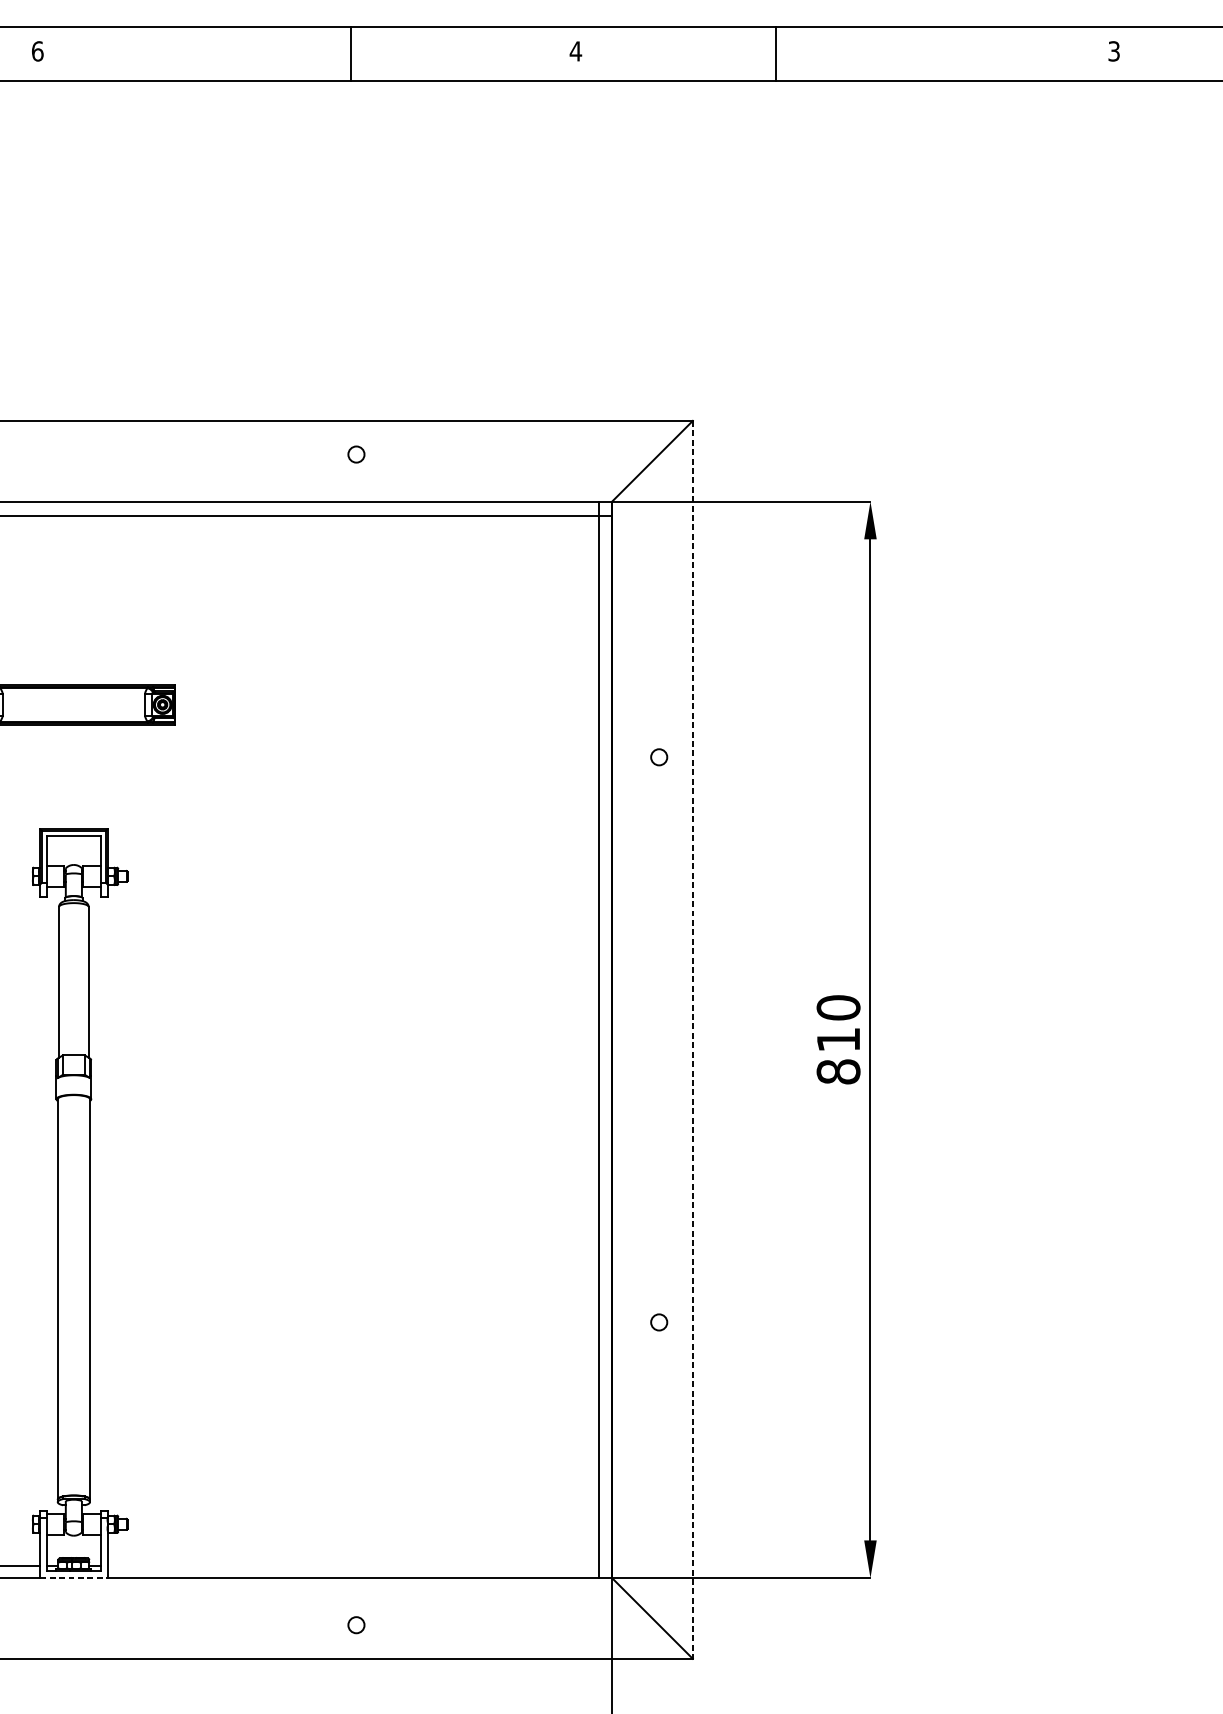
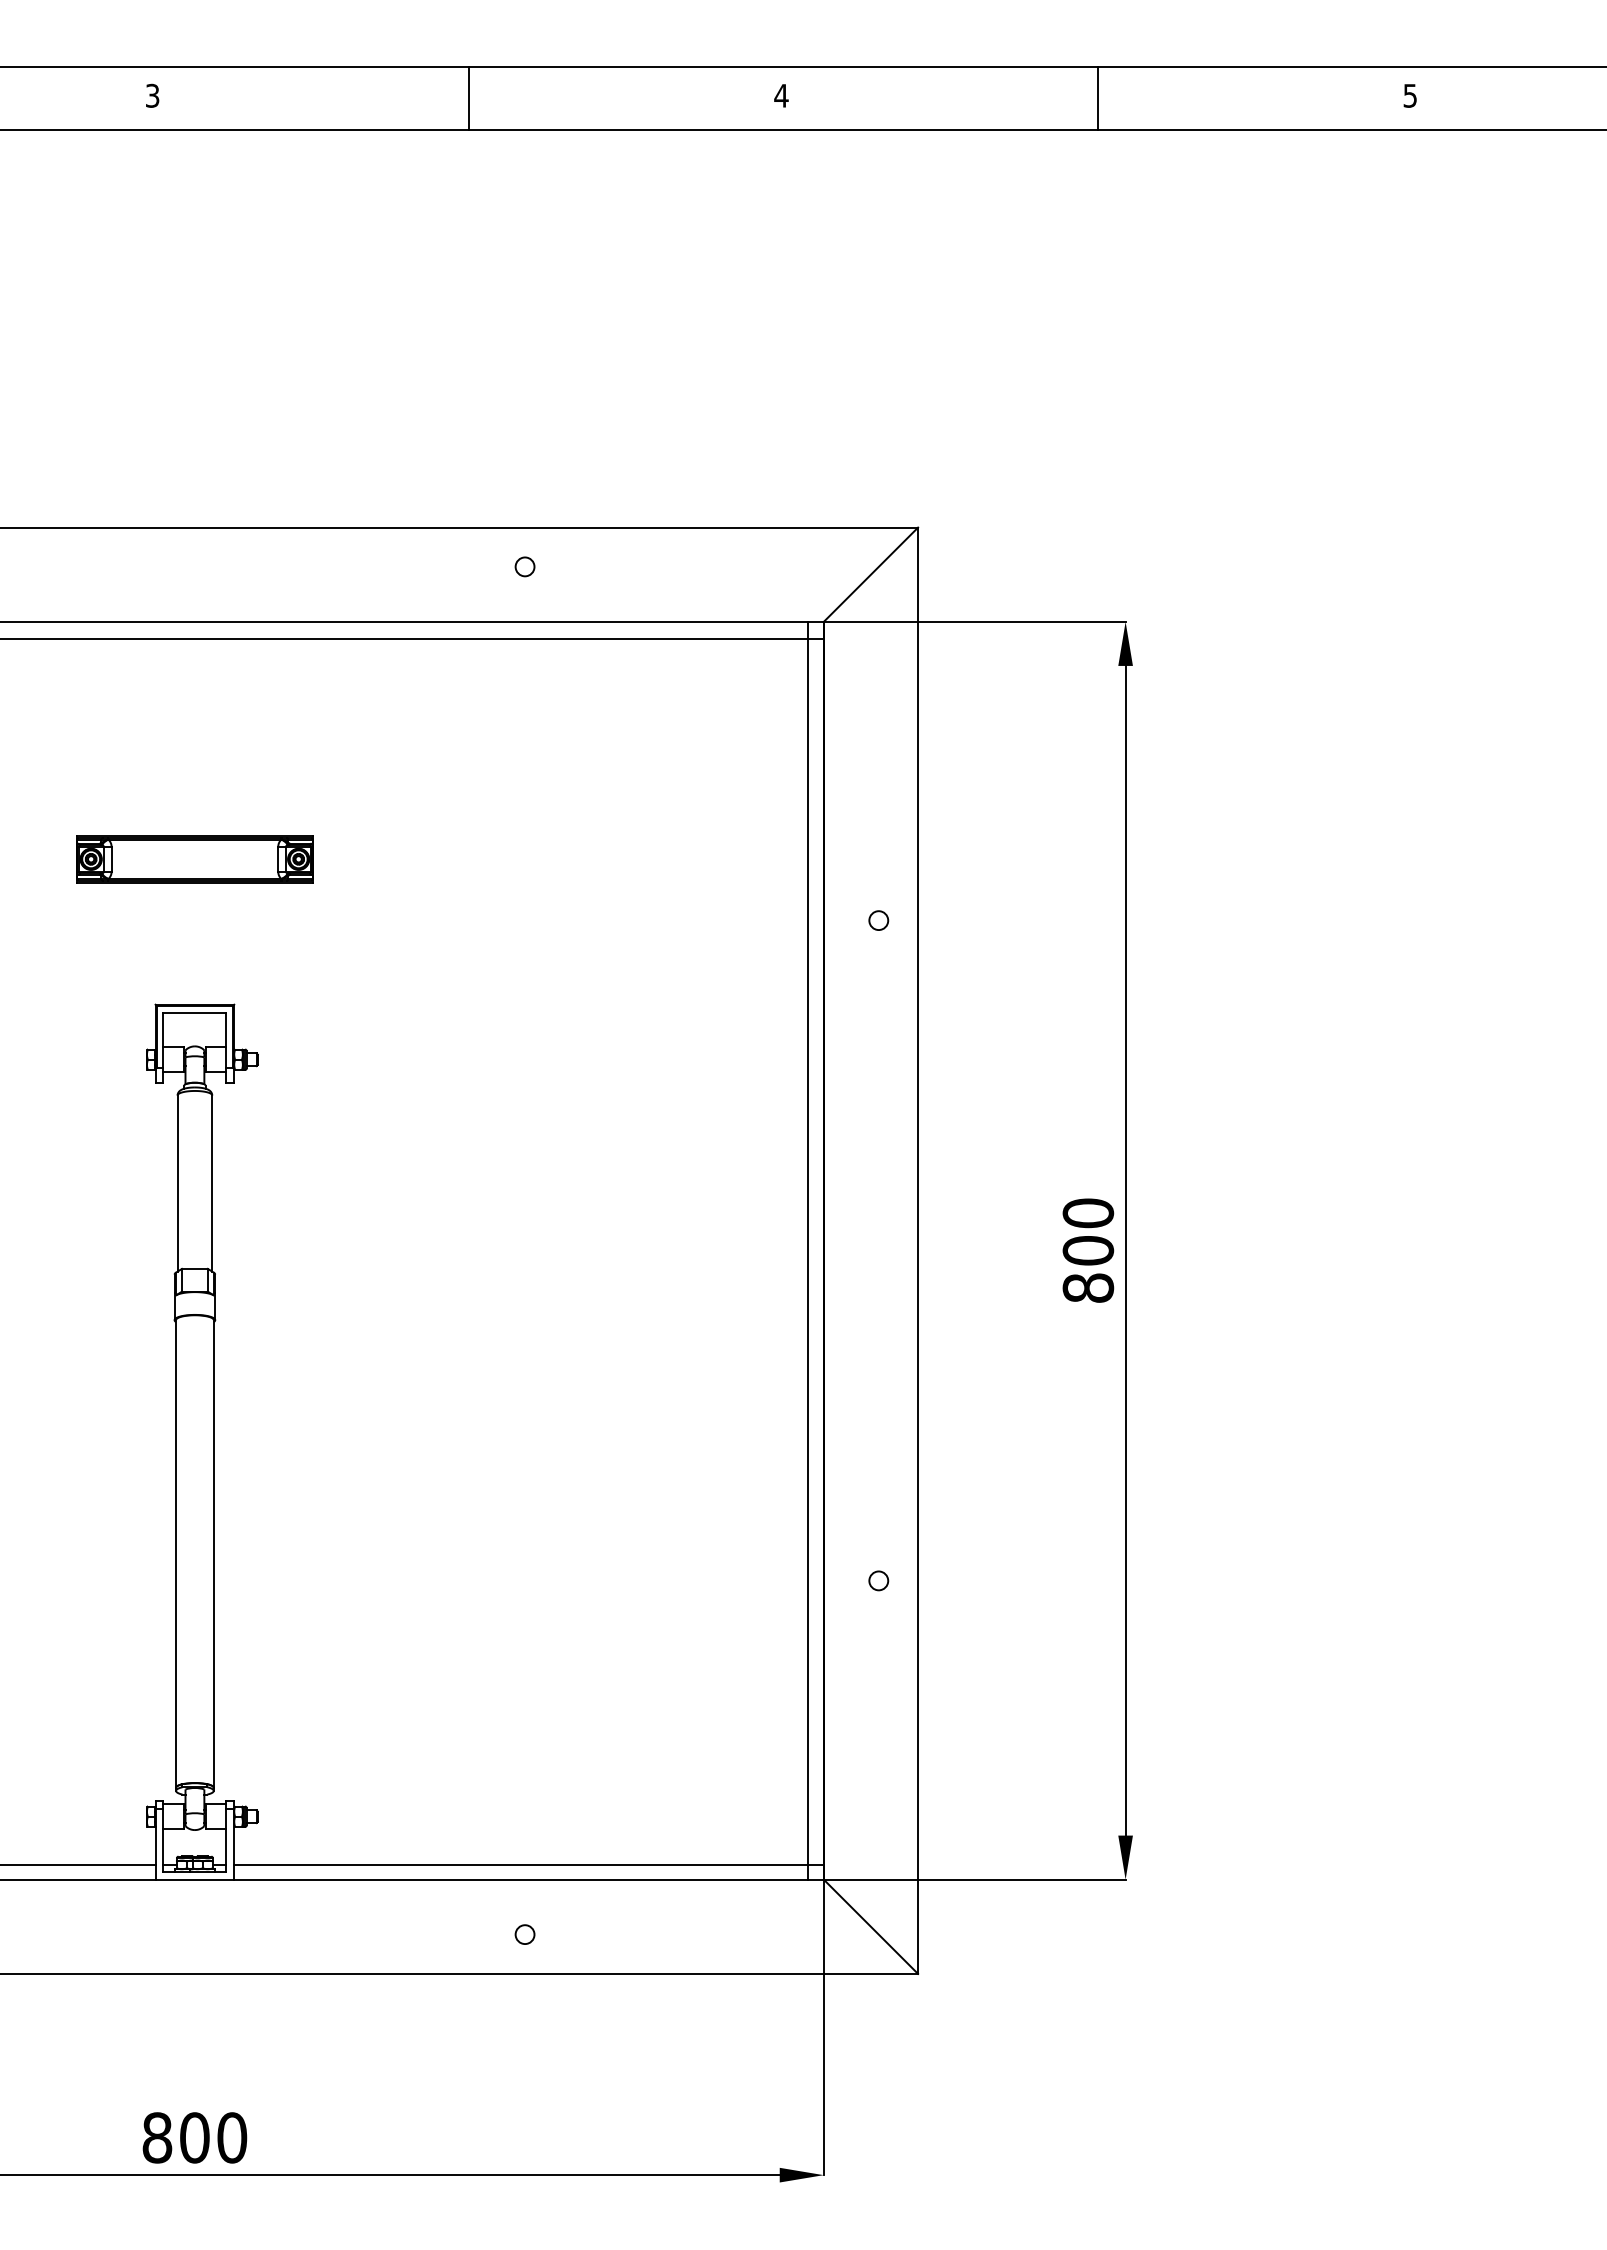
text: (37, 51) -> (152, 95), 6 -> 3
text: (1114, 51) -> (1410, 95), 3 -> 5
line: (350, 53) -> (468, 98), moved
line: (775, 53) -> (1097, 98), moved
text: (838, 1039) -> (1088, 1250), 810 -> 800
line: (693, 1040) -> (918, 1251), dashed -> solid
line: (359, 1566) -> (528, 1865), added
line: (74, 1578) -> (195, 1879), dashed -> solid

